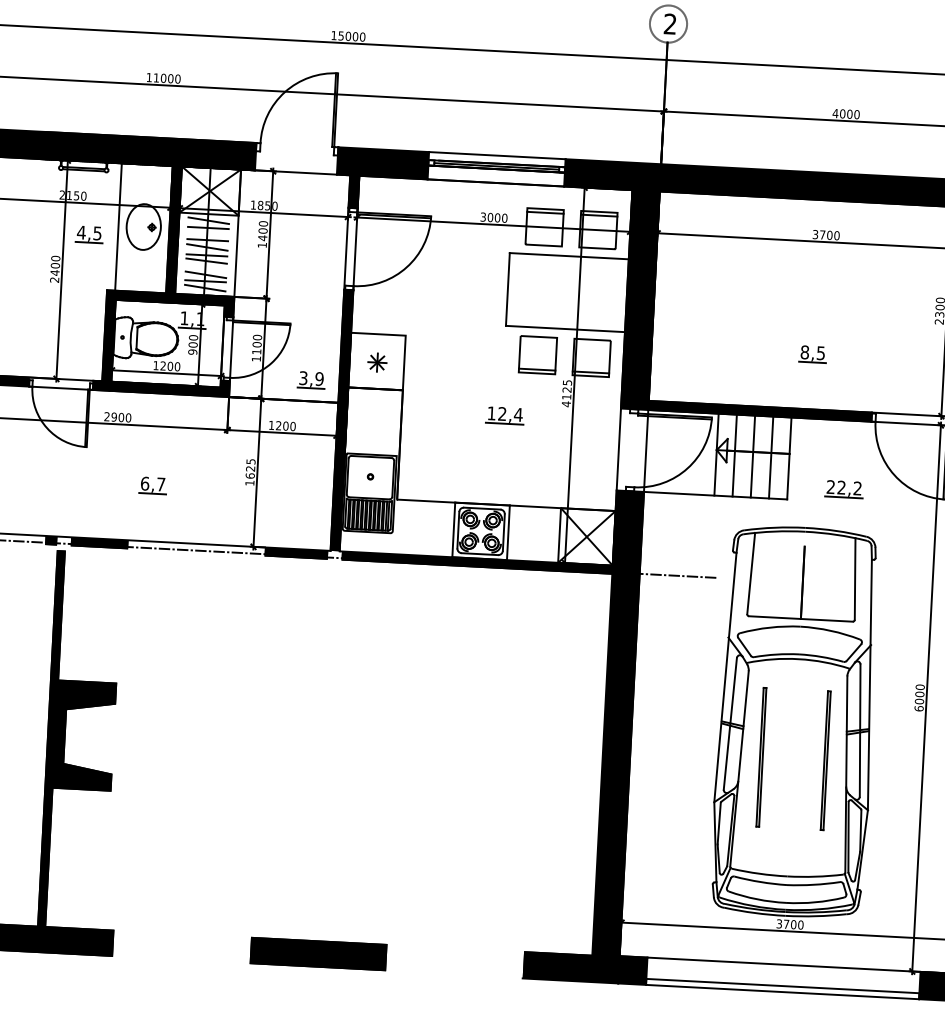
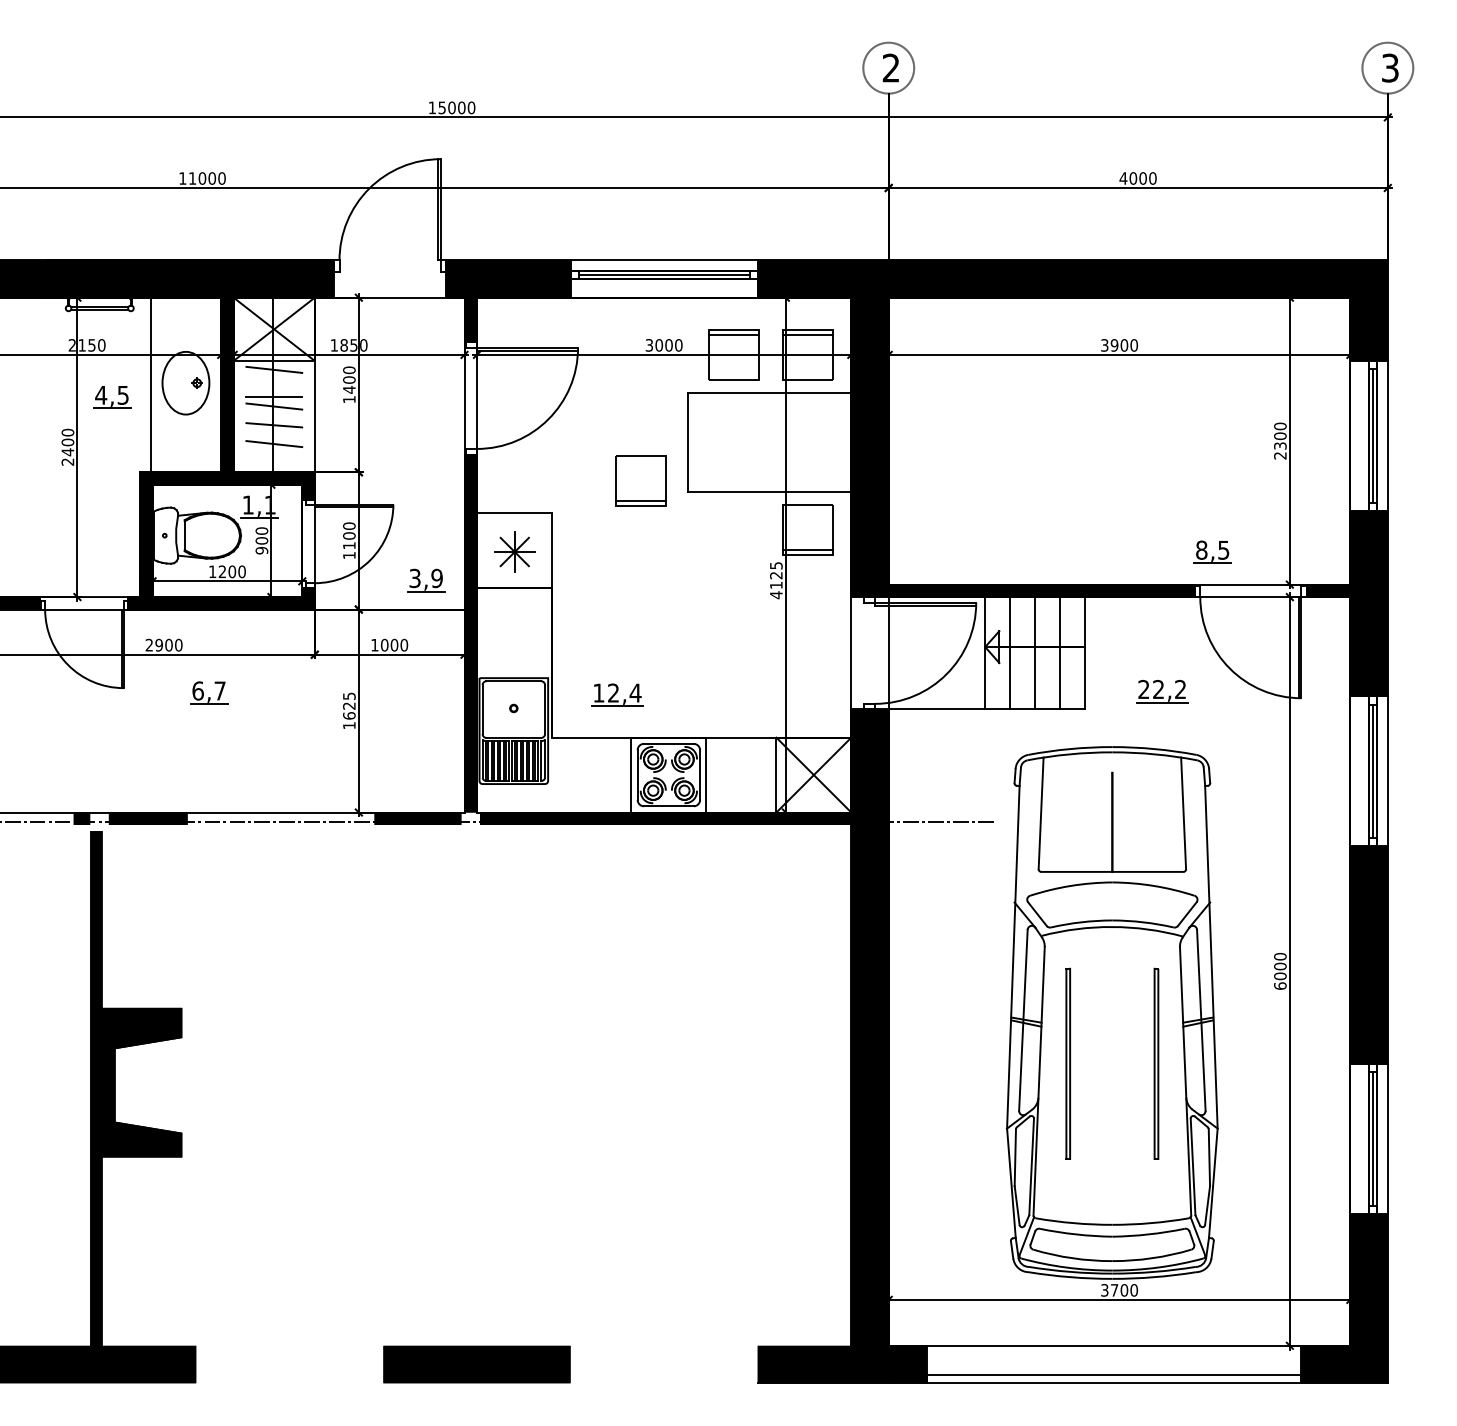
line: (208, 227) -> (274, 379), removed
text: (822, 235) -> (1114, 345), 3700 -> 3900
line: (207, 255) -> (274, 417), removed
line: (205, 280) -> (274, 452), removed
line: (205, 288) -> (274, 462), removed
part: (812, 353) -> (1212, 551), moved
part: (537, 354) -> (640, 480), moved
part: (377, 362) -> (515, 551), size x1.6
part: (505, 415) -> (617, 694), moved
text: (278, 425) -> (384, 644), 1200 -> 1000
part: (153, 485) -> (209, 692), moved

